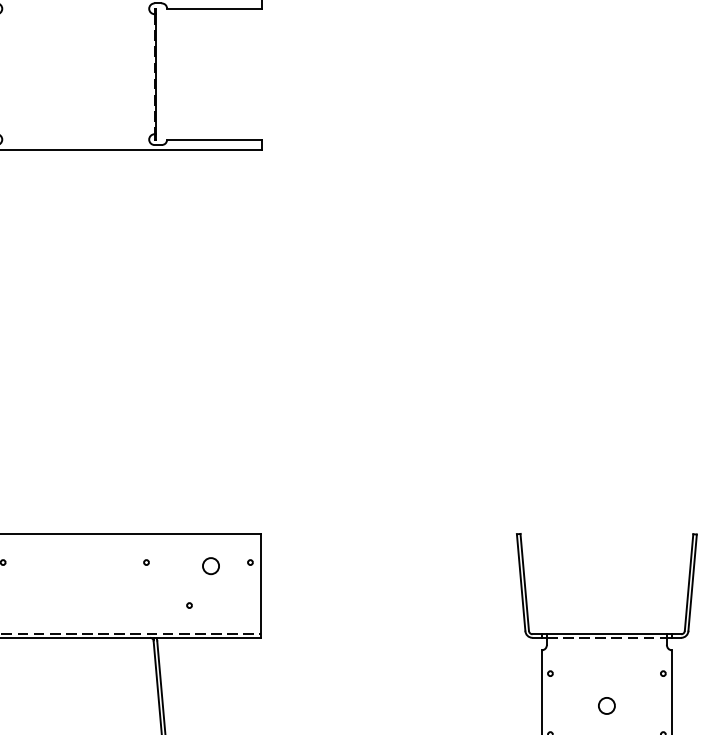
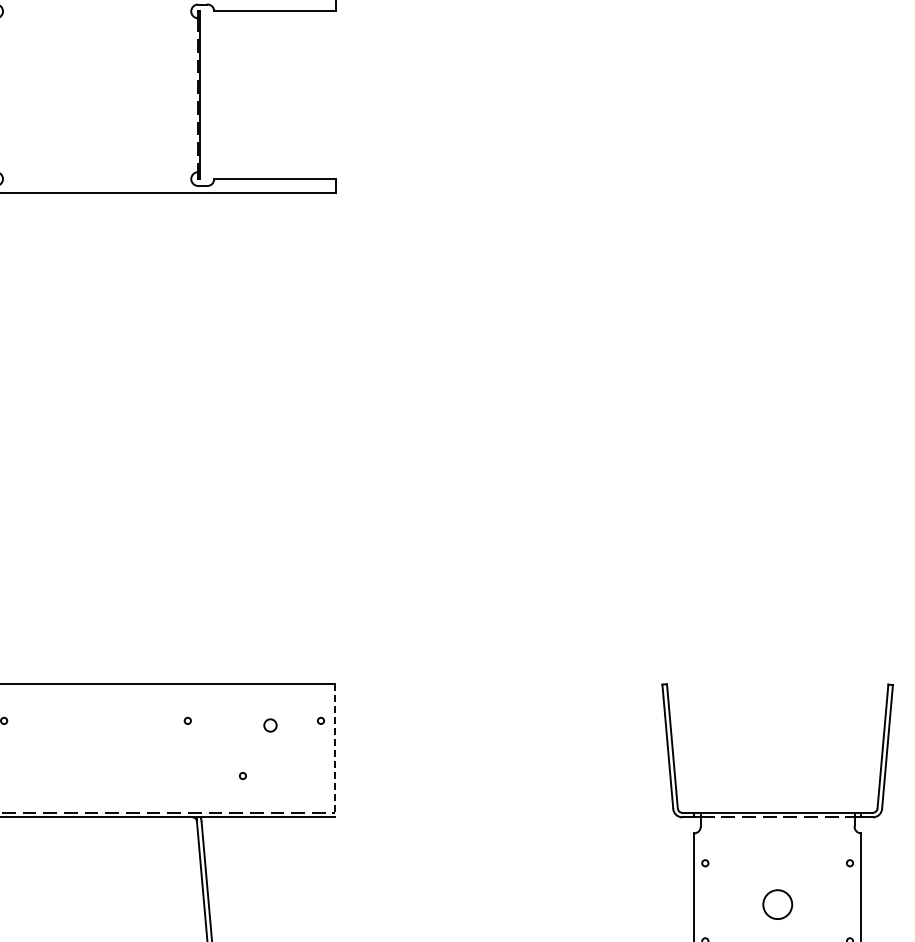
circle: (211, 566) -> (270, 725), size x0.6
line: (260, 585) -> (334, 750), solid -> dashed
circle: (606, 705) -> (777, 904), size x1.4

